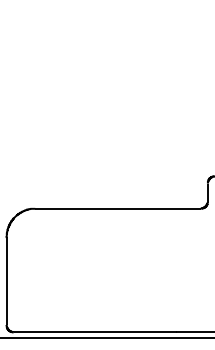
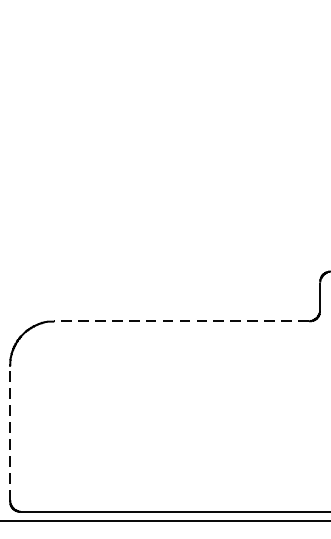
line: (117, 208) -> (180, 321), solid -> dashed
line: (6, 281) -> (9, 433), solid -> dashed

